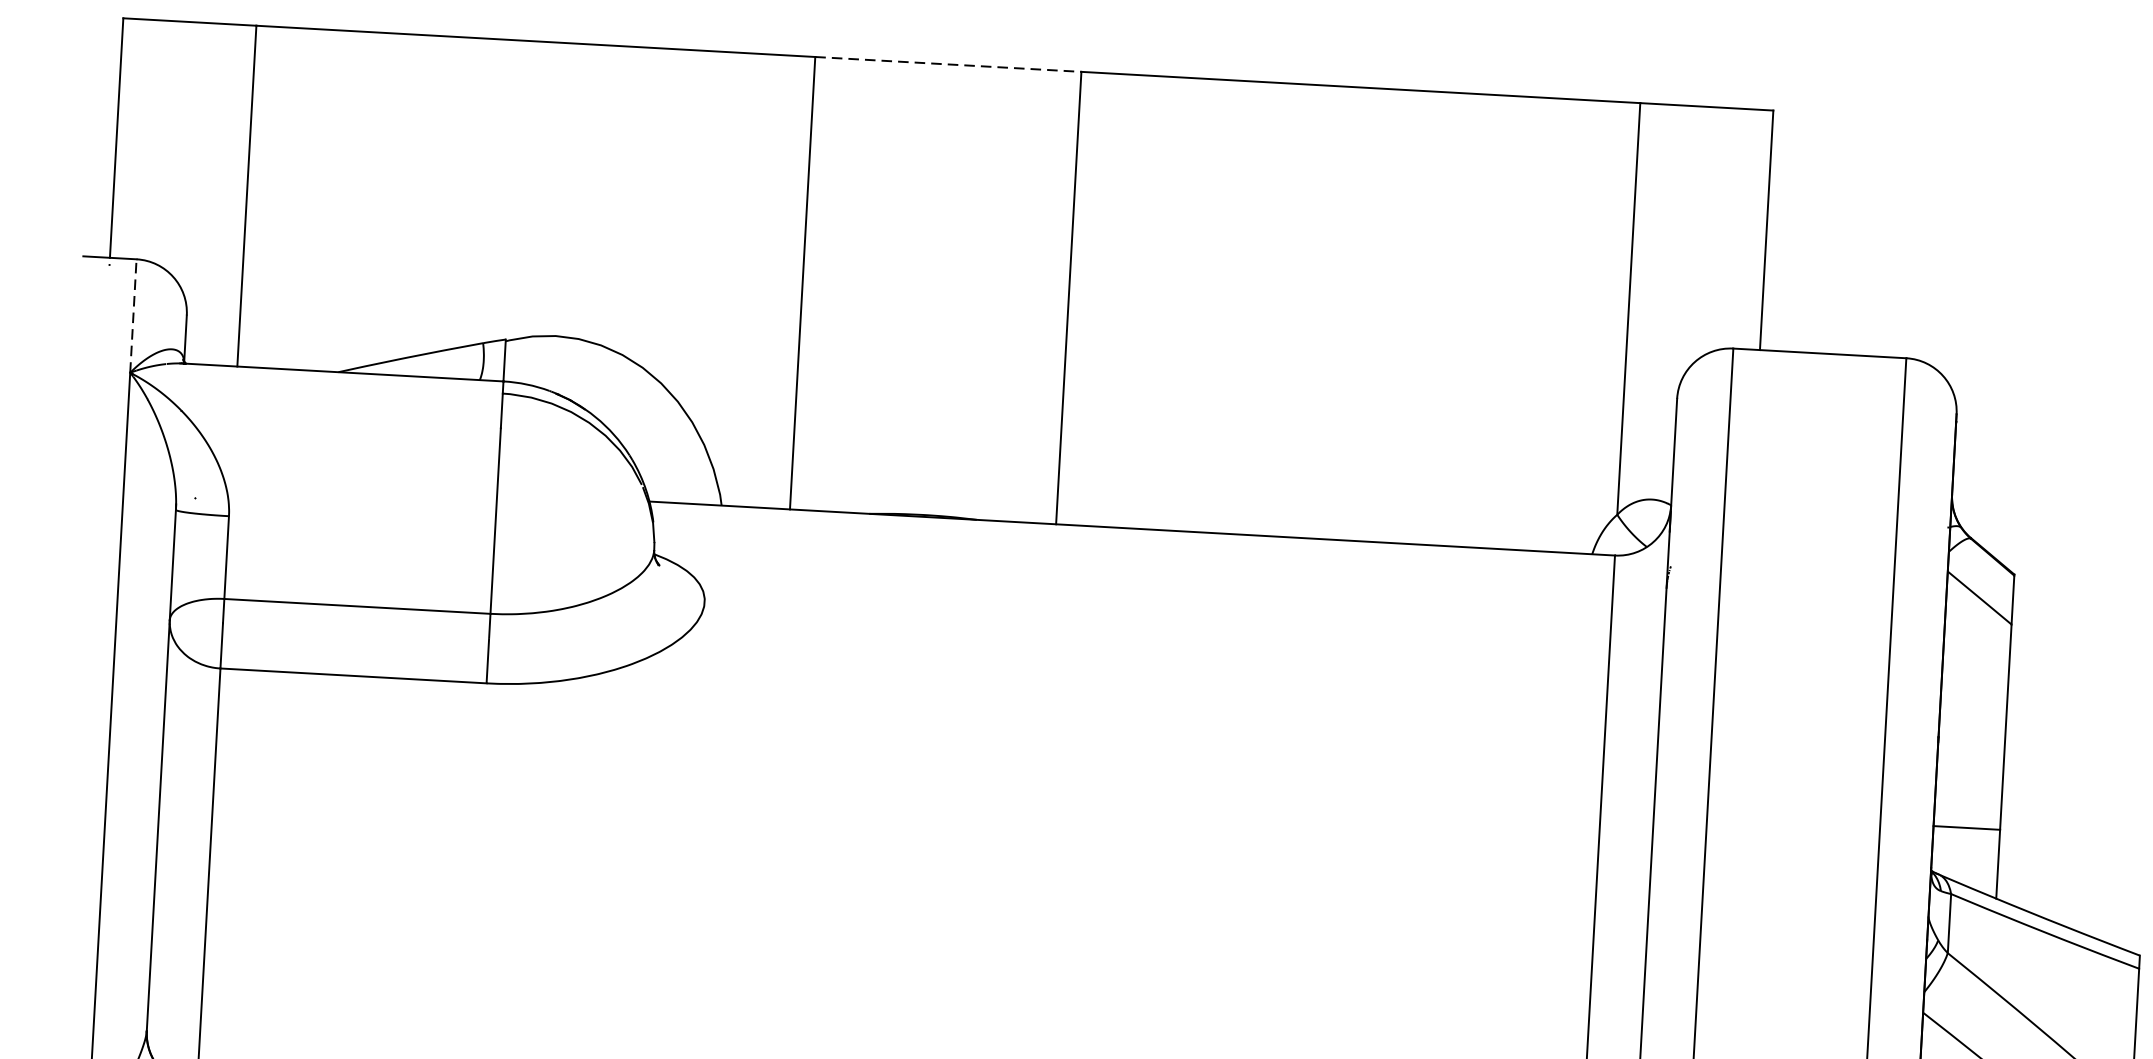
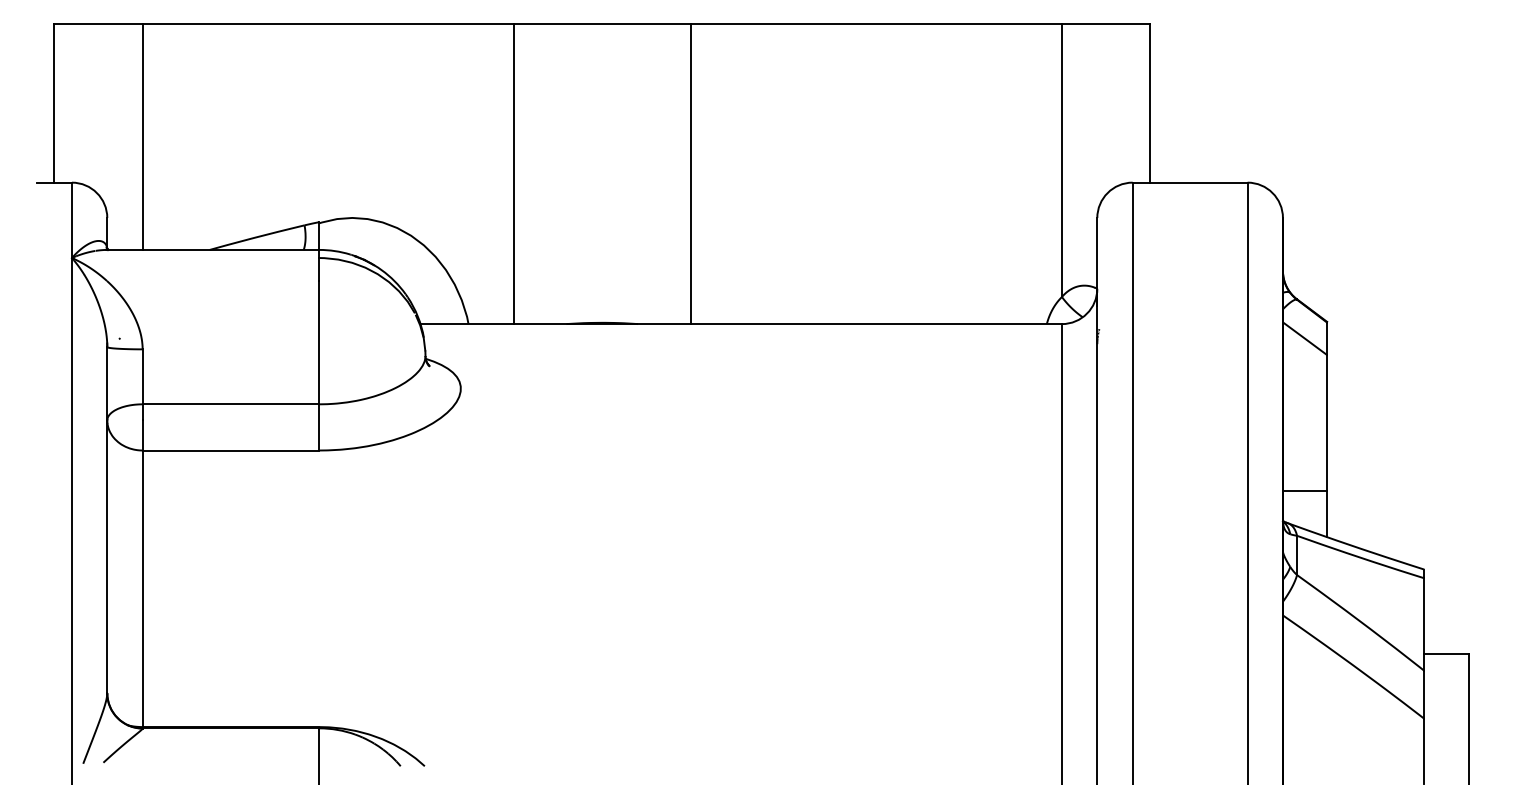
line: (948, 64) -> (602, 23), dashed -> solid
line: (132, 316) -> (71, 220), dashed -> solid

